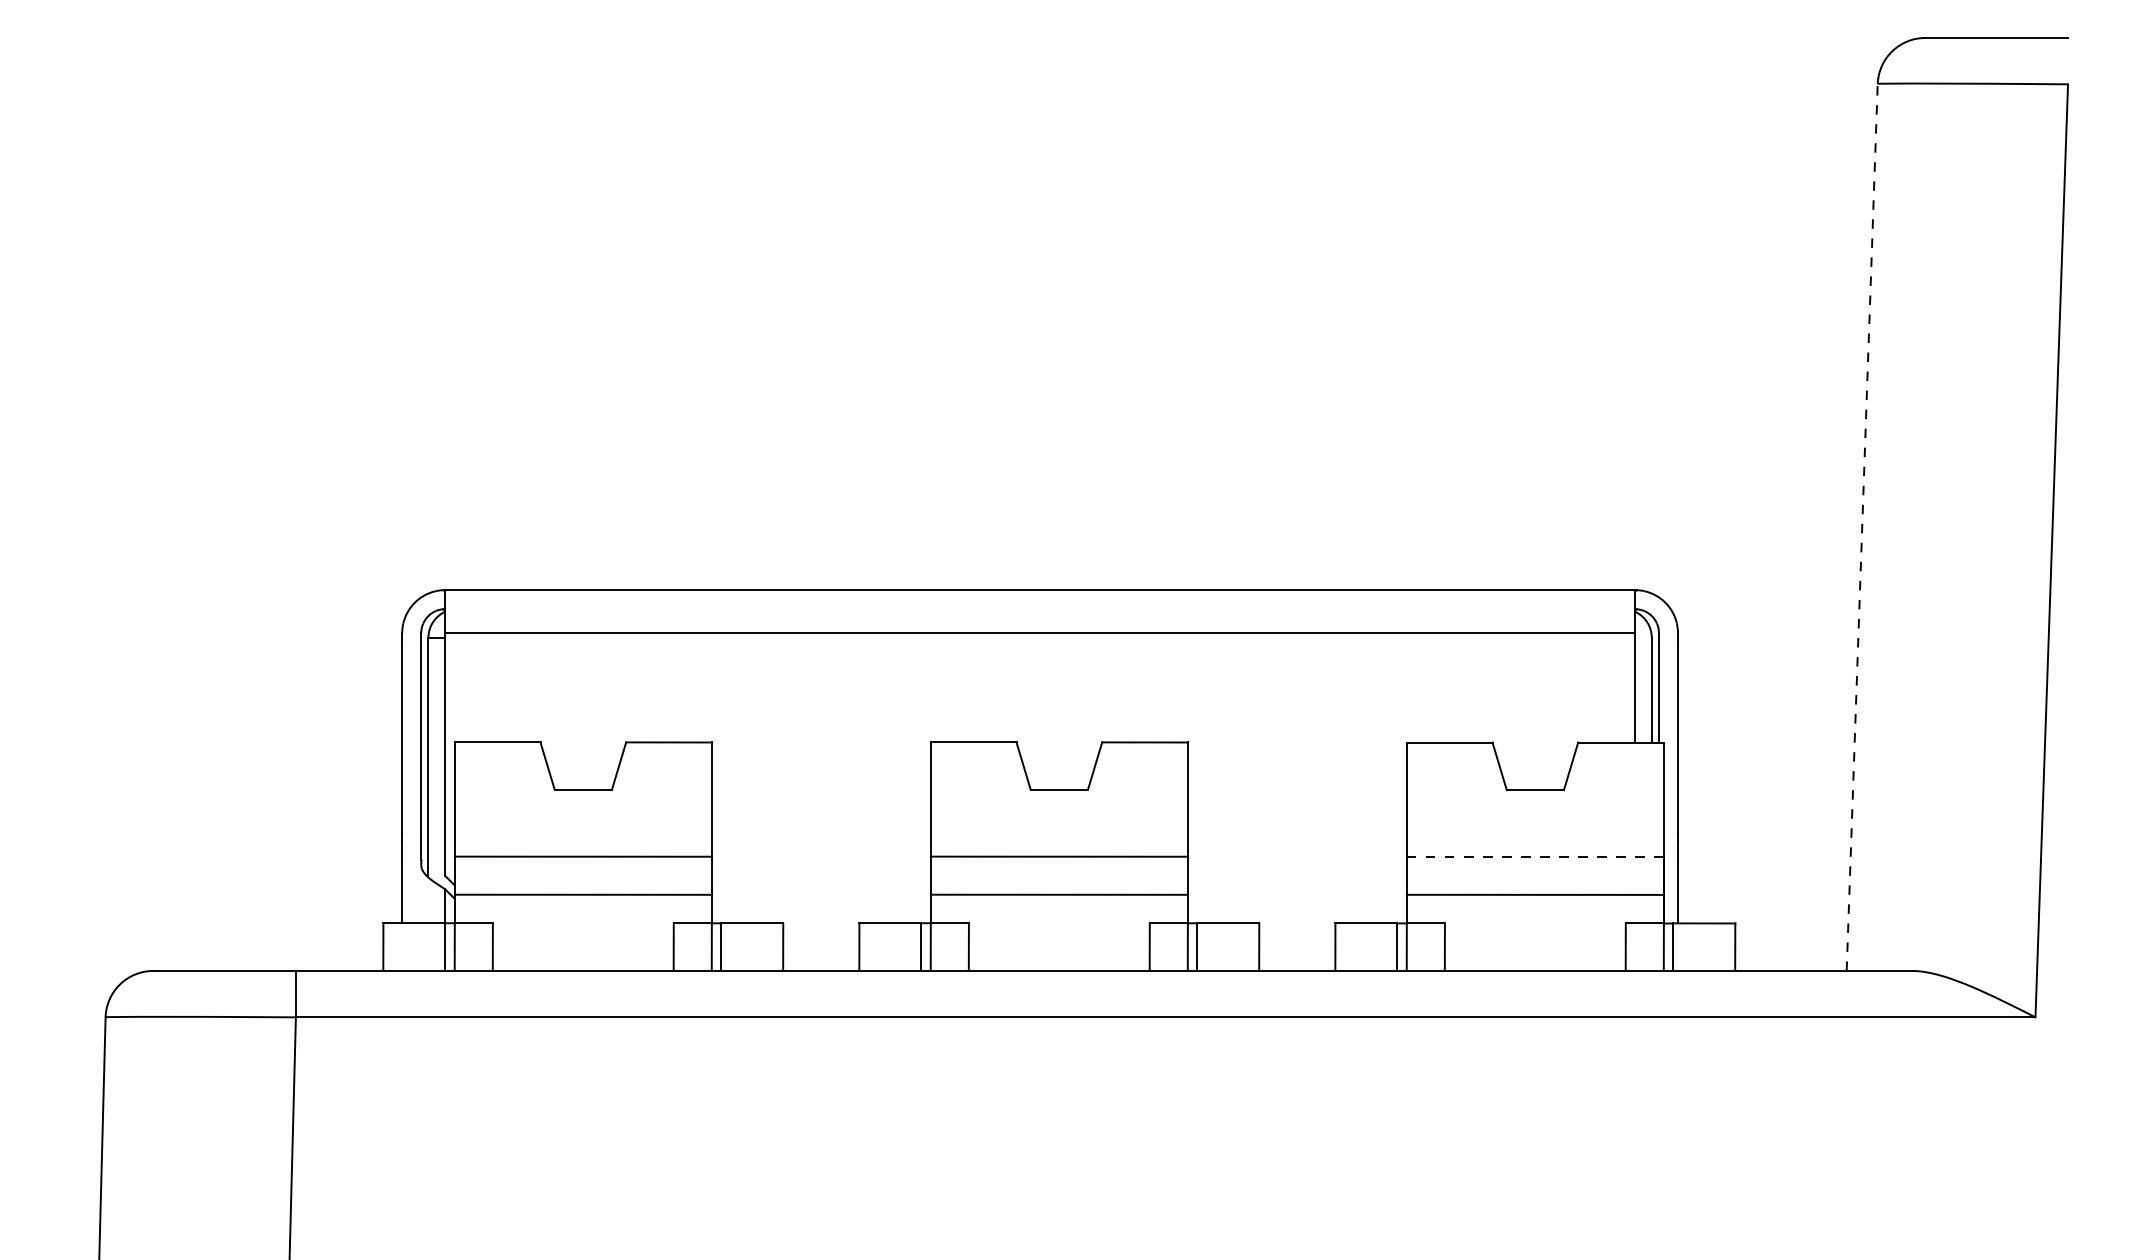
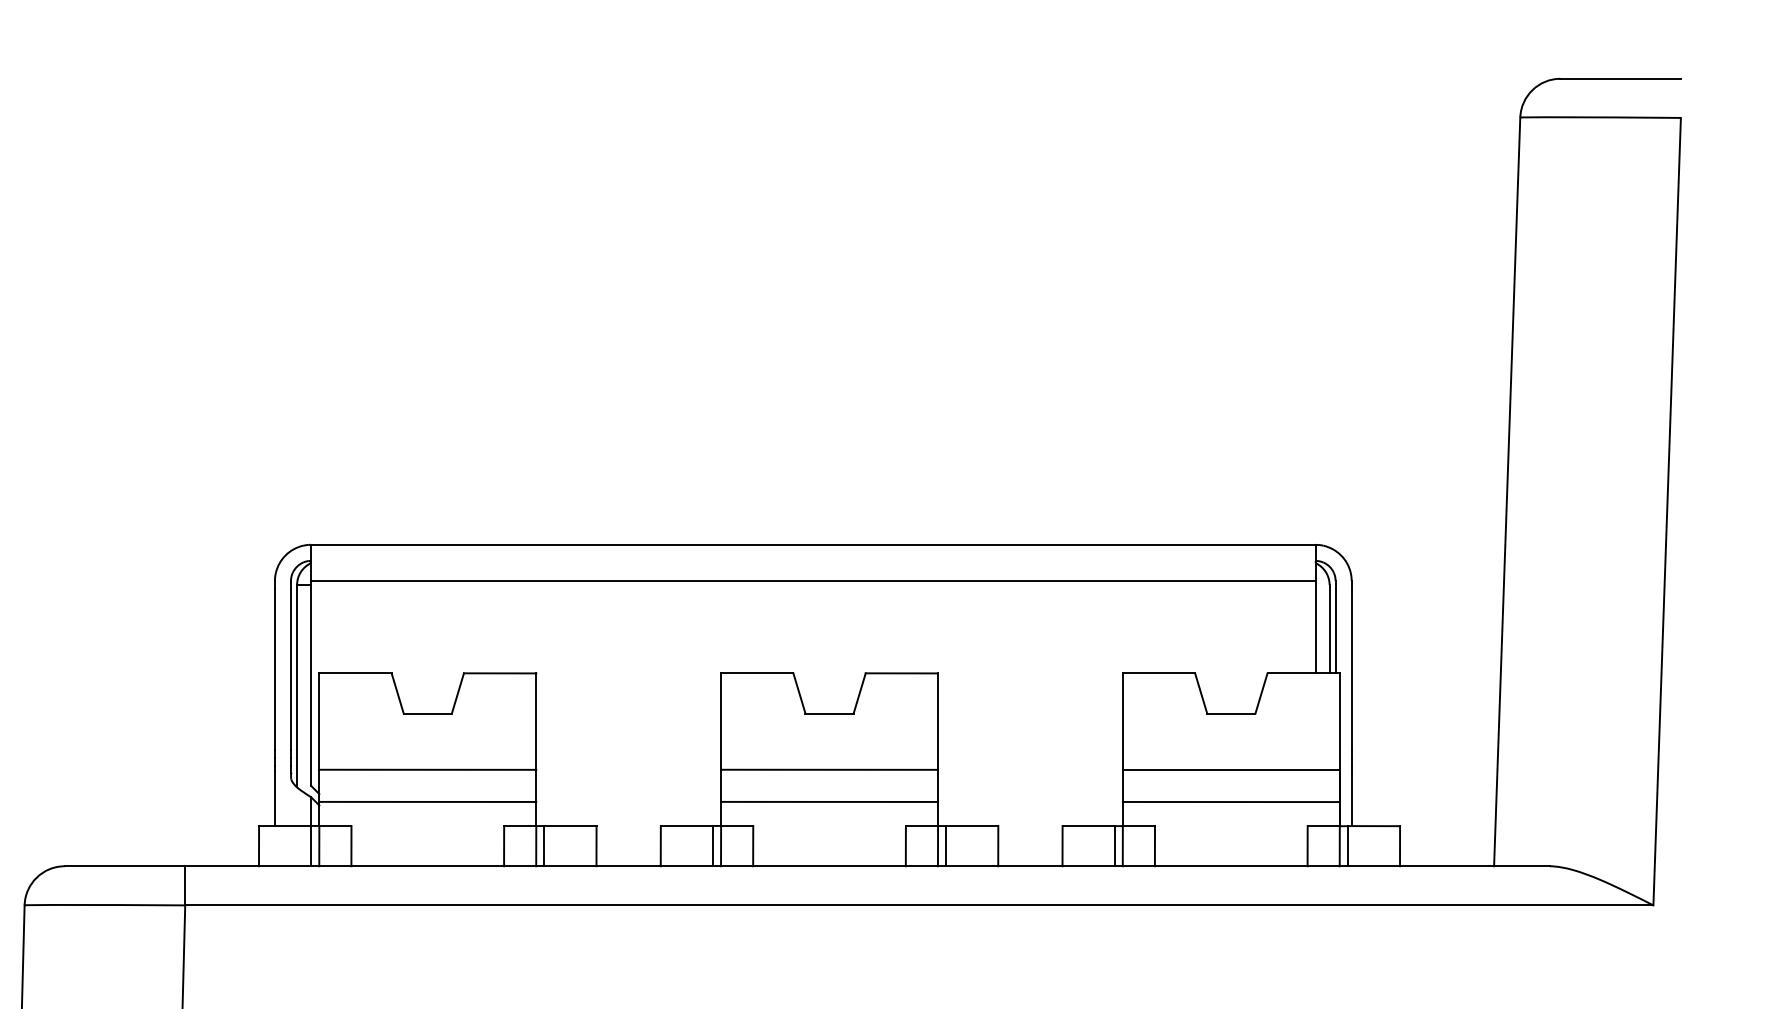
line: (1862, 527) -> (1507, 491), dashed -> solid
line: (1535, 856) -> (1231, 769), dashed -> solid

